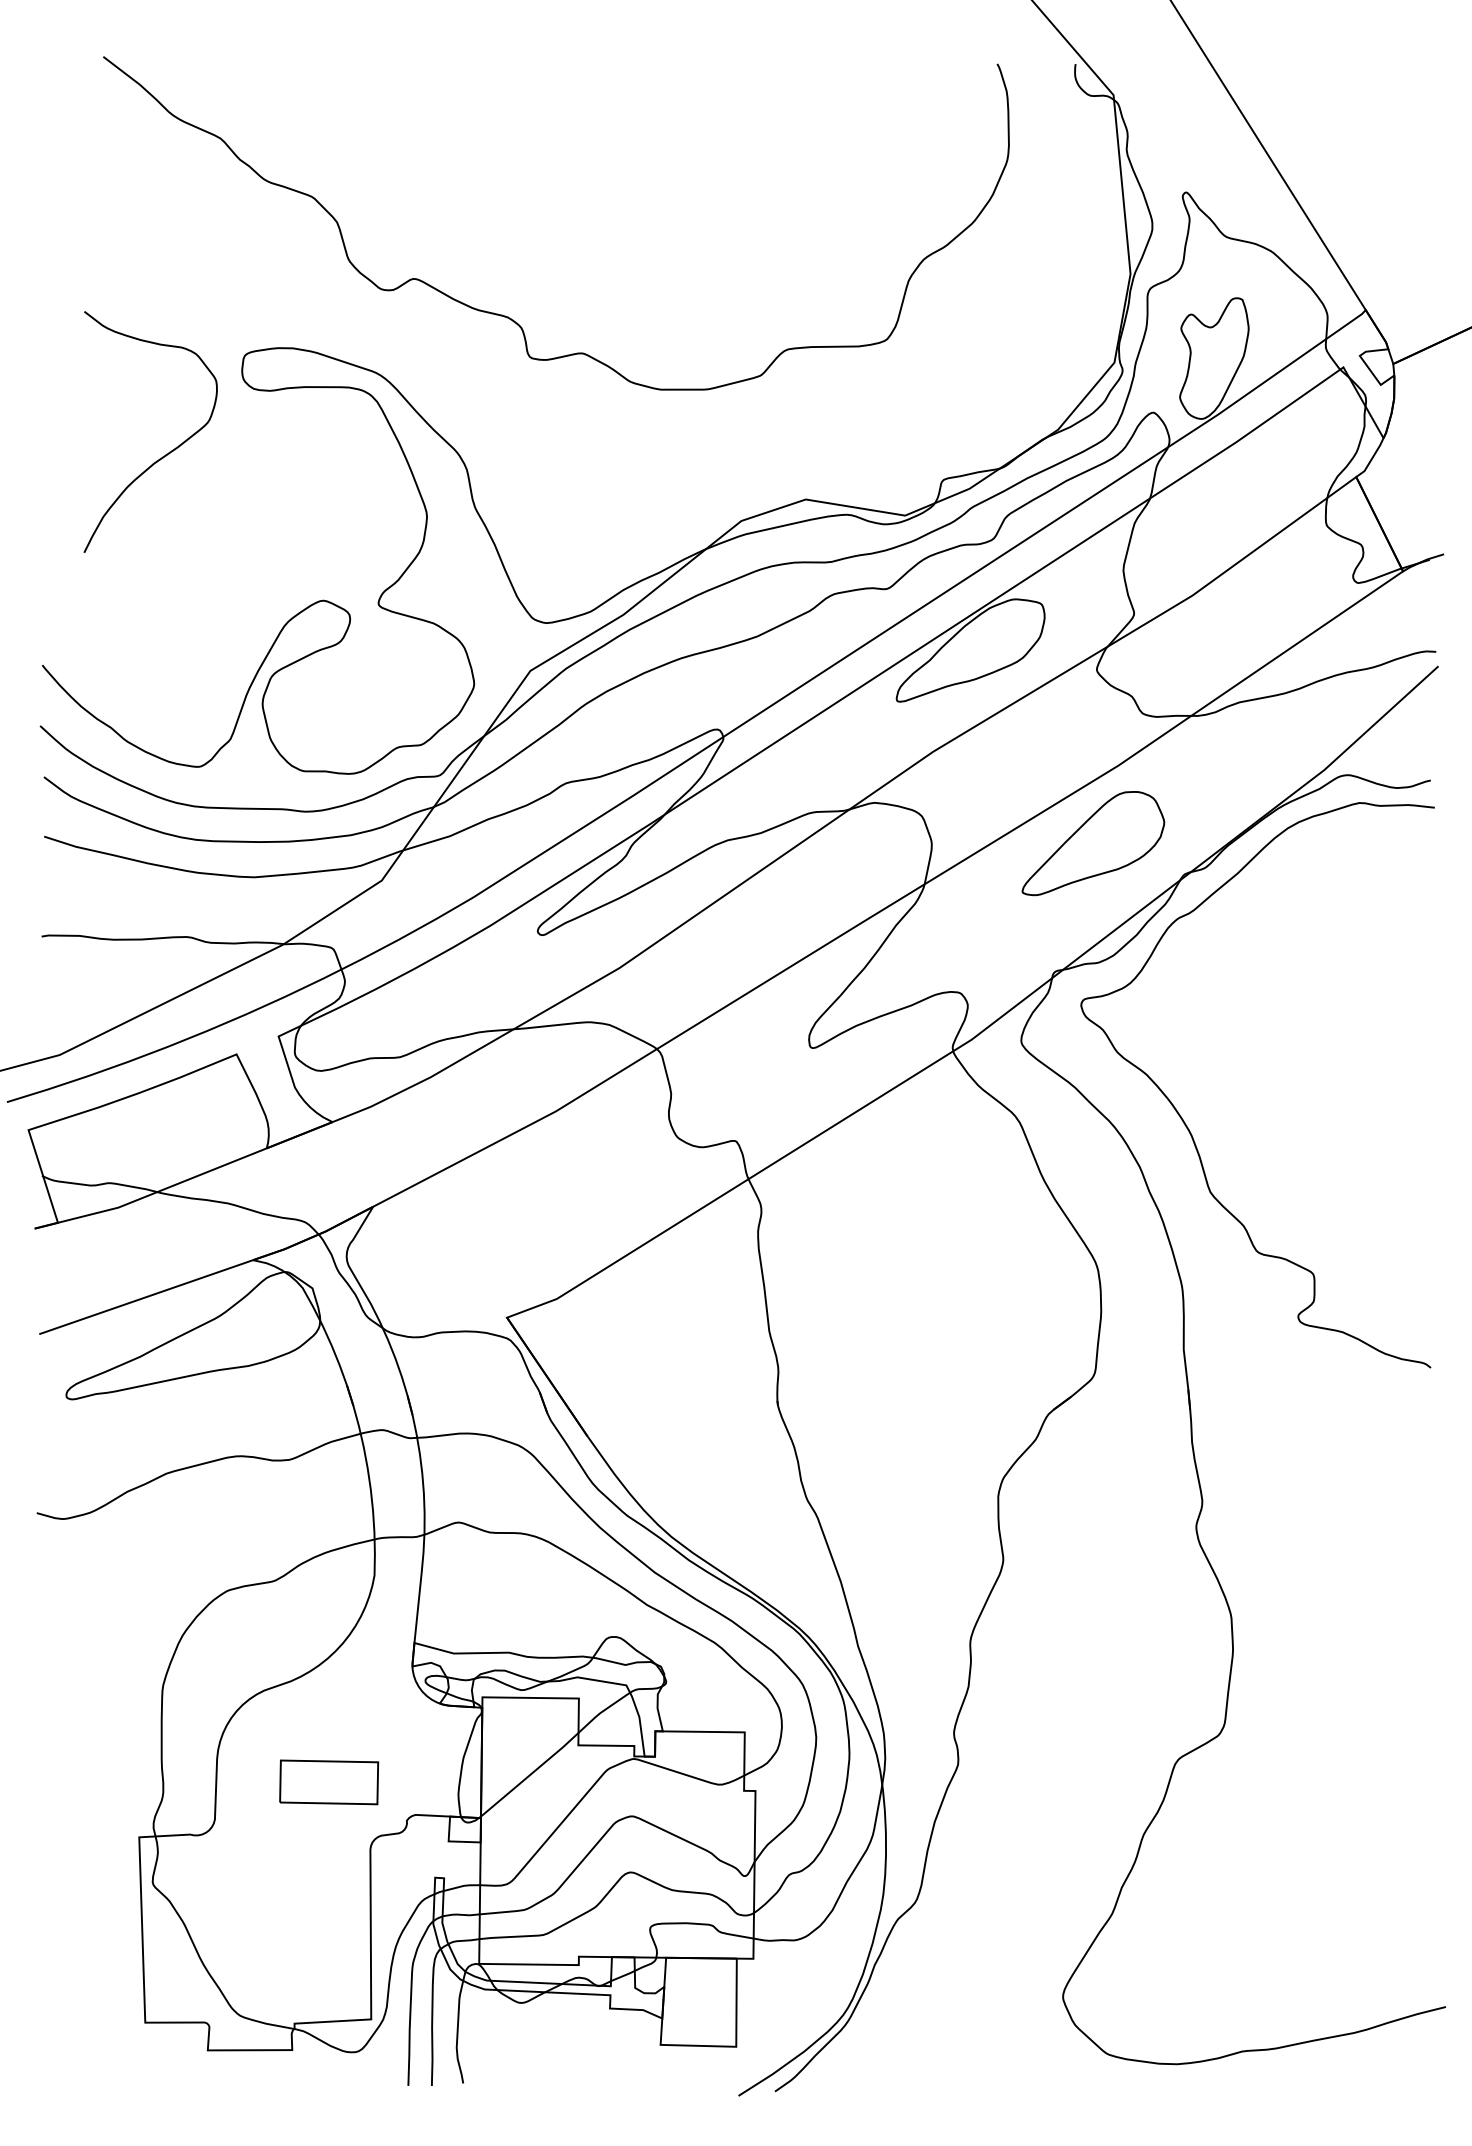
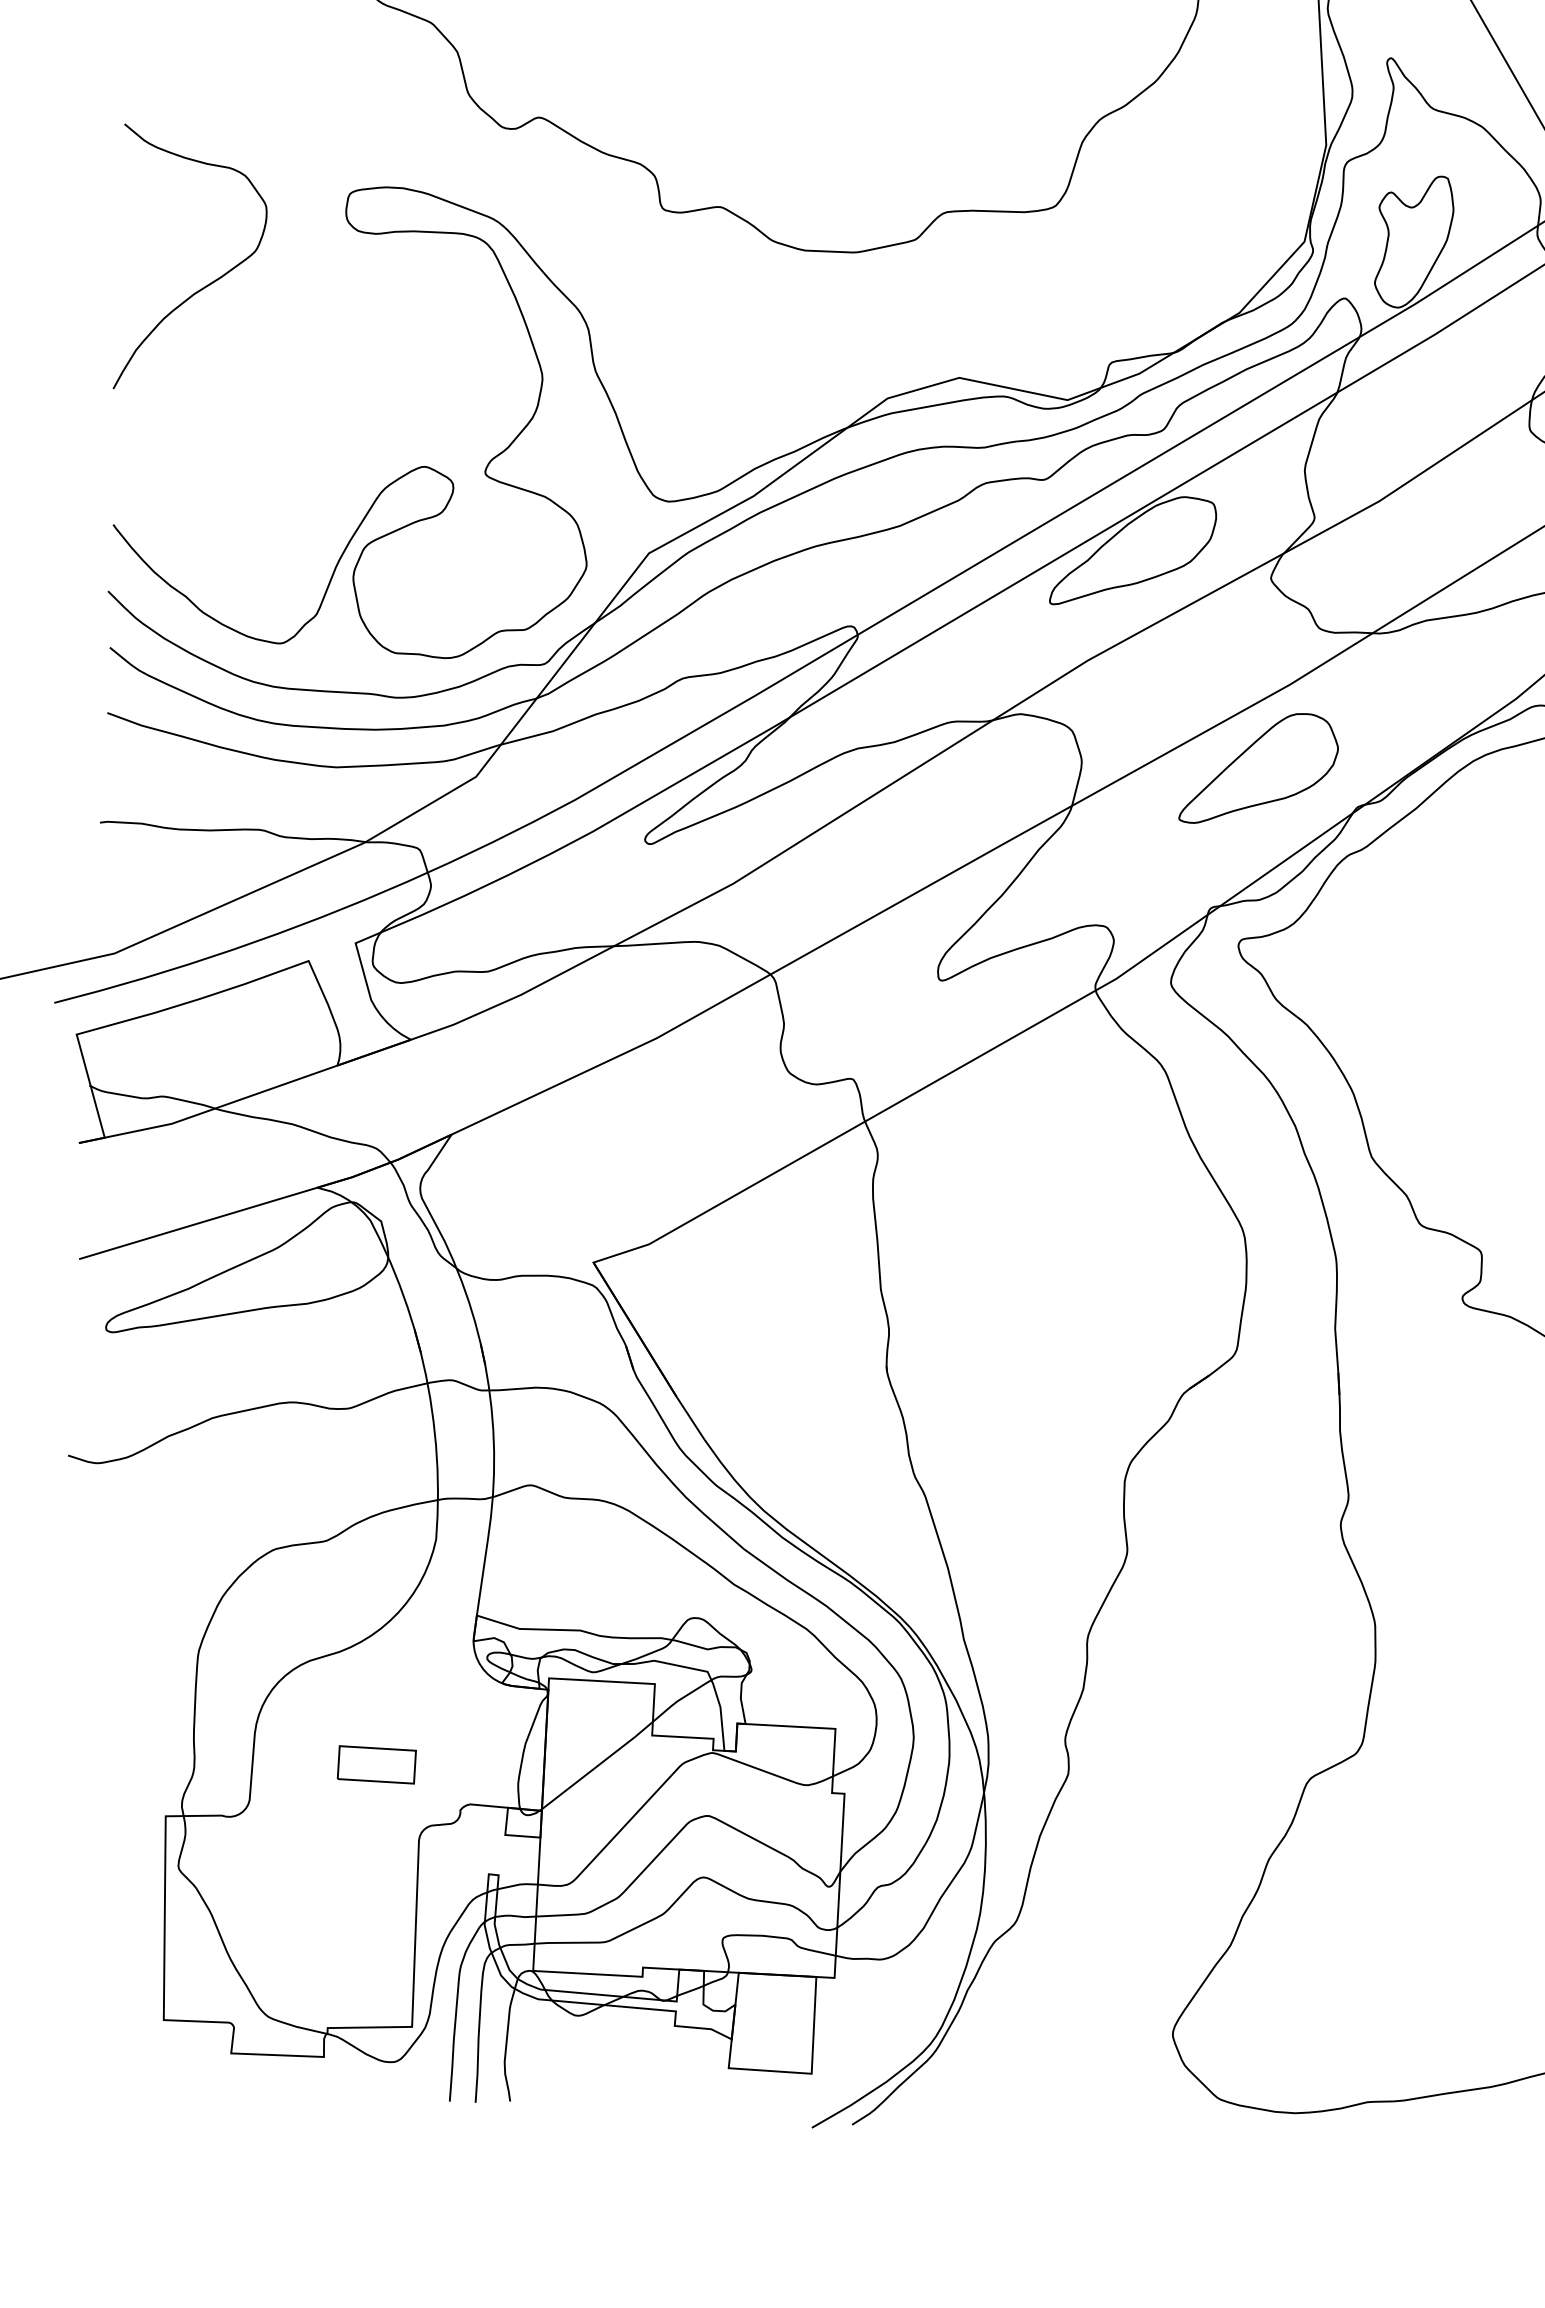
curve: (165, 454) -> (207, 284), moved
part: (329, 1782) -> (377, 1764), size x0.71

